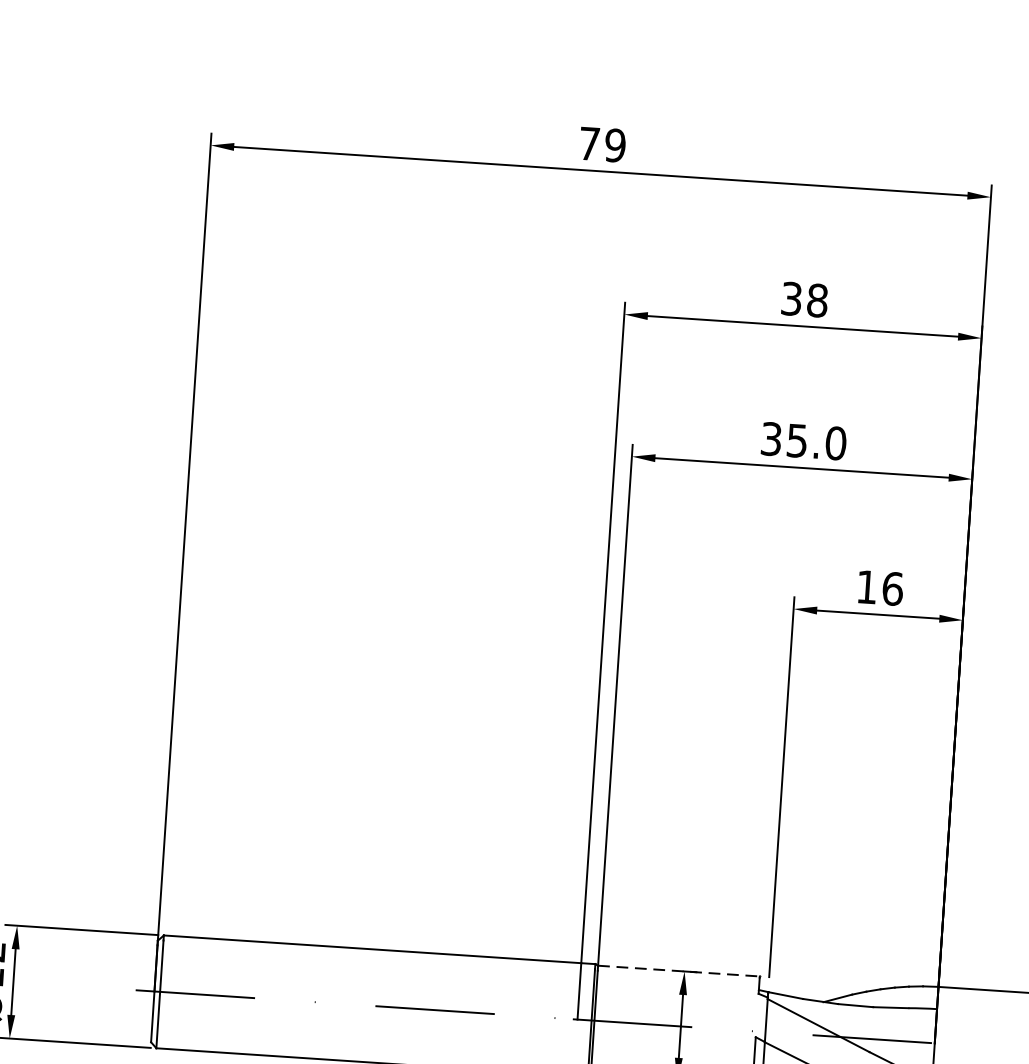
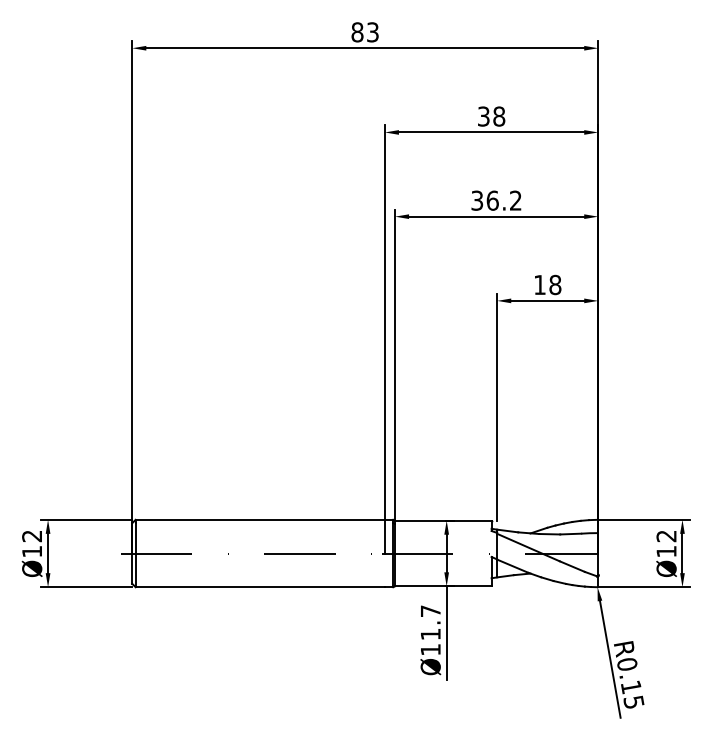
text: (601, 144) -> (364, 32), 79 -> 83
text: (815, 441) -> (503, 200), 35.0 -> 36.2
text: (893, 588) -> (555, 284), 16 -> 18
line: (679, 970) -> (443, 520), dashed -> solid

